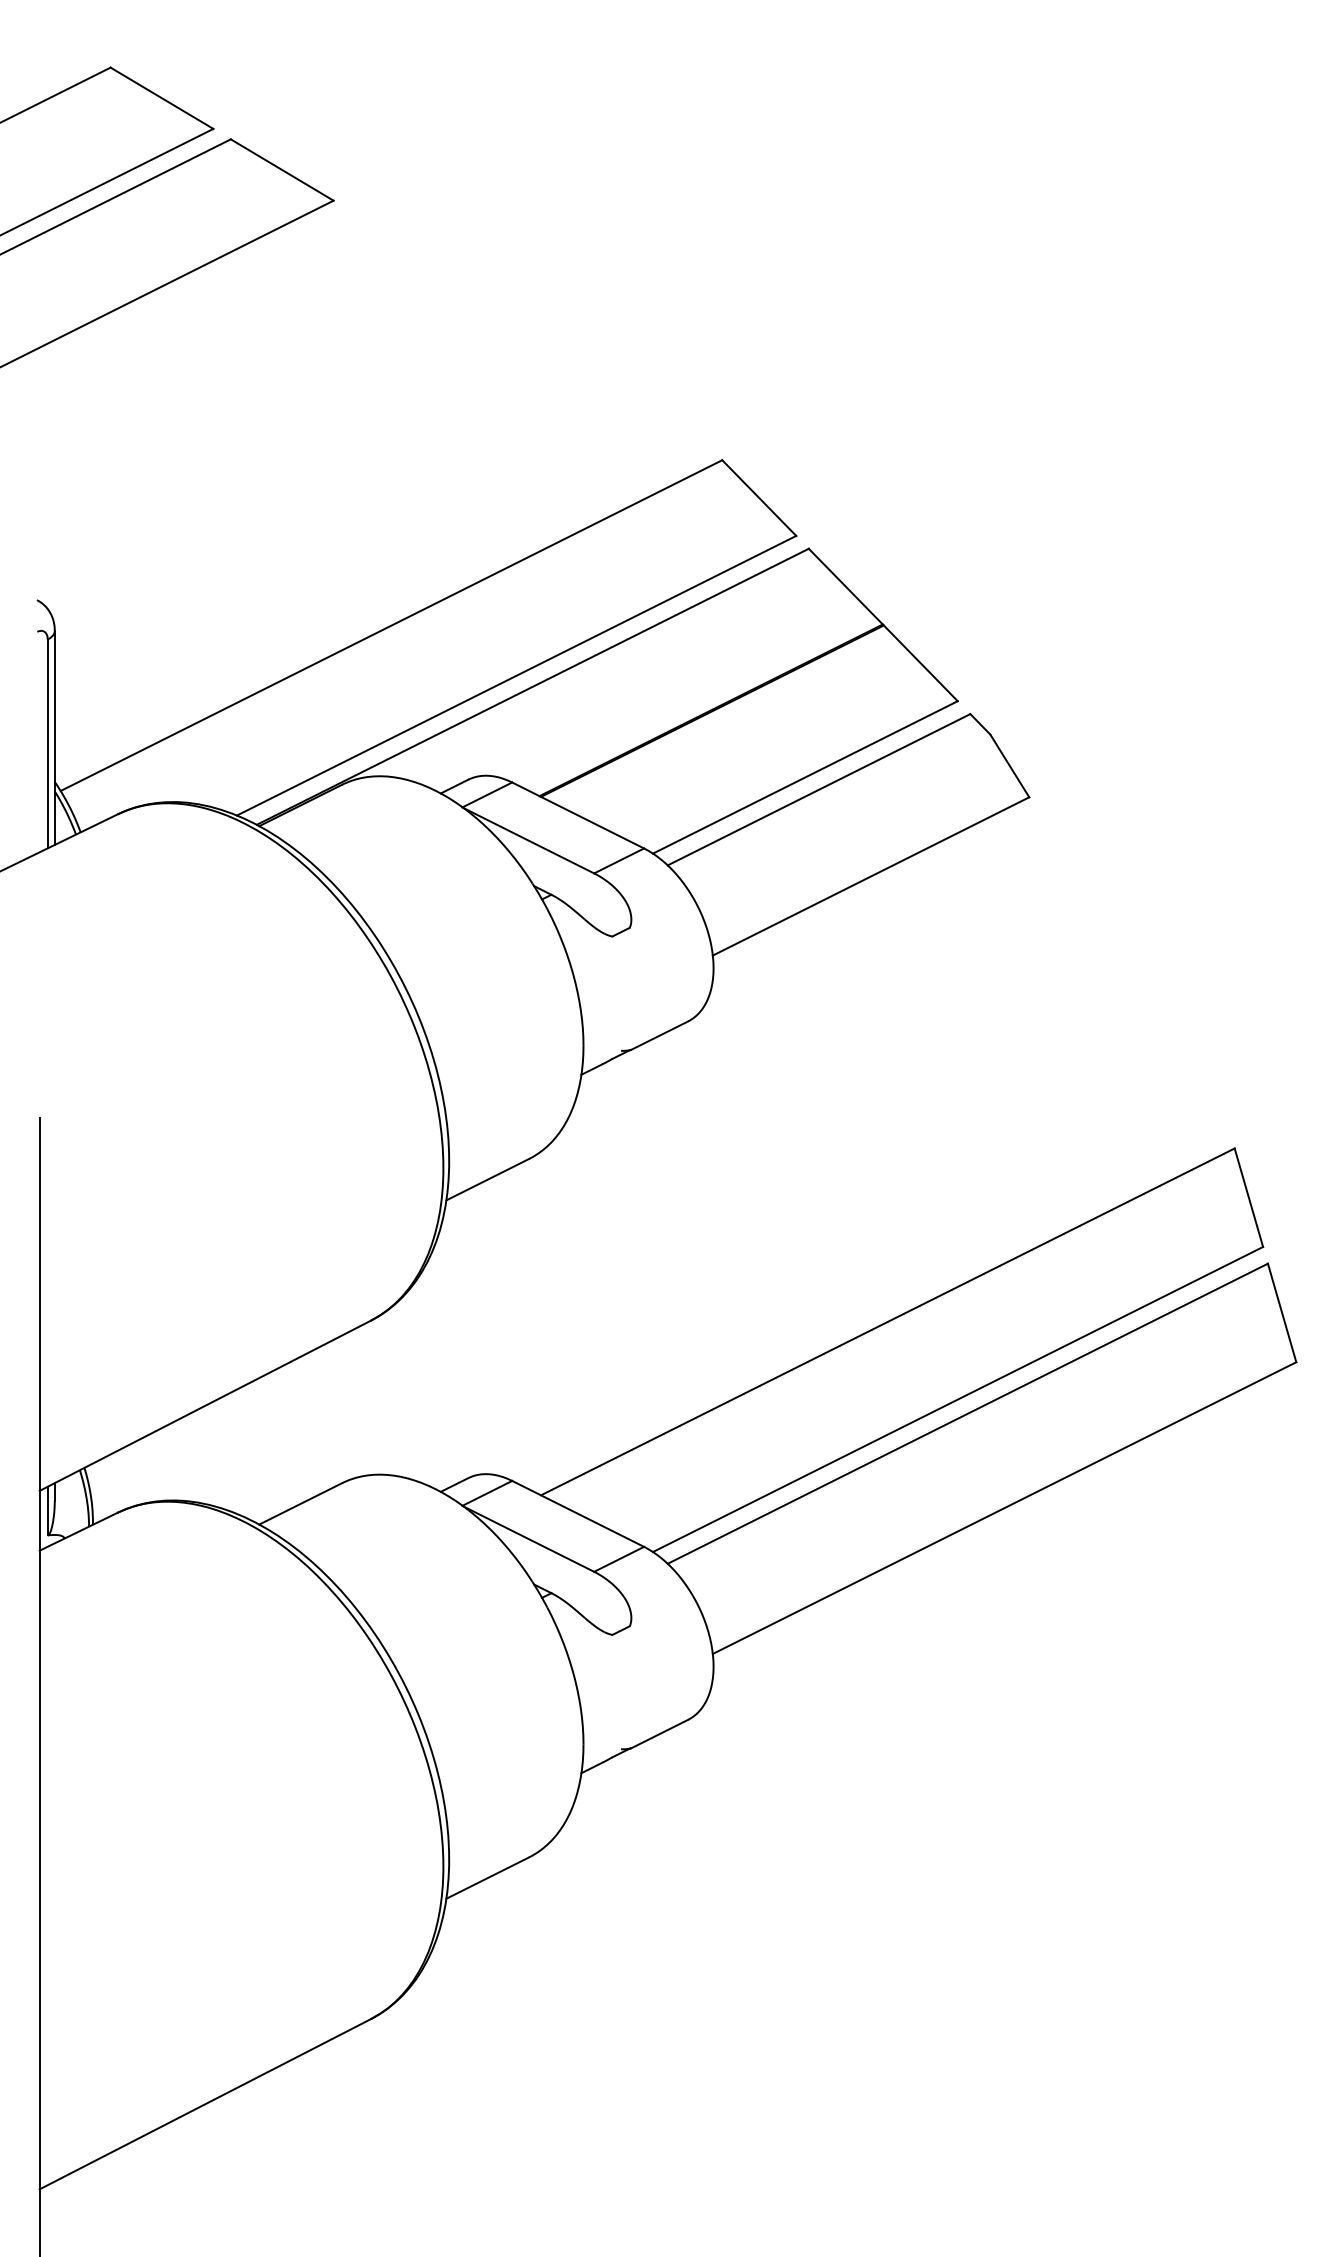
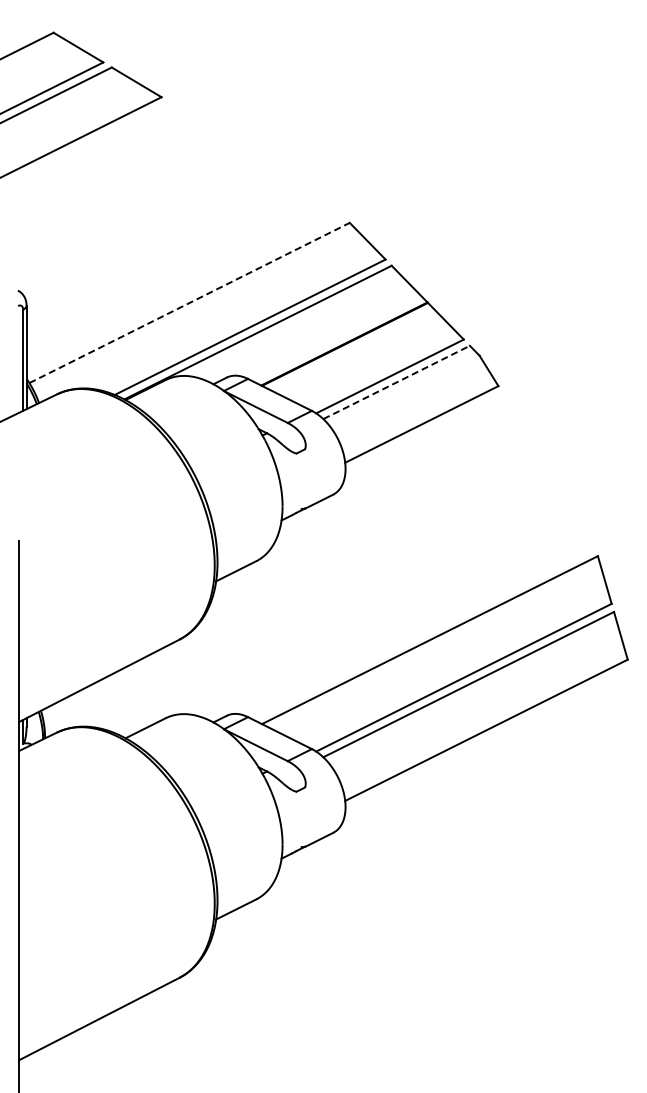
line: (393, 624) -> (190, 302), solid -> dashed
line: (818, 789) -> (396, 382), solid -> dashed

